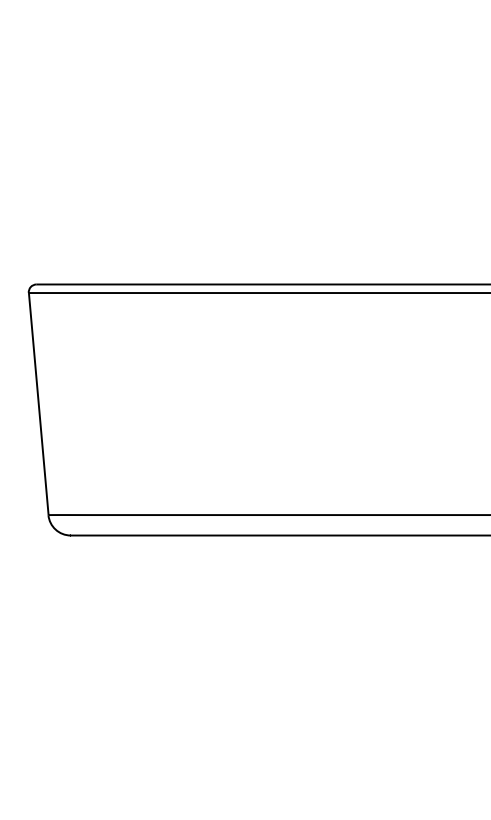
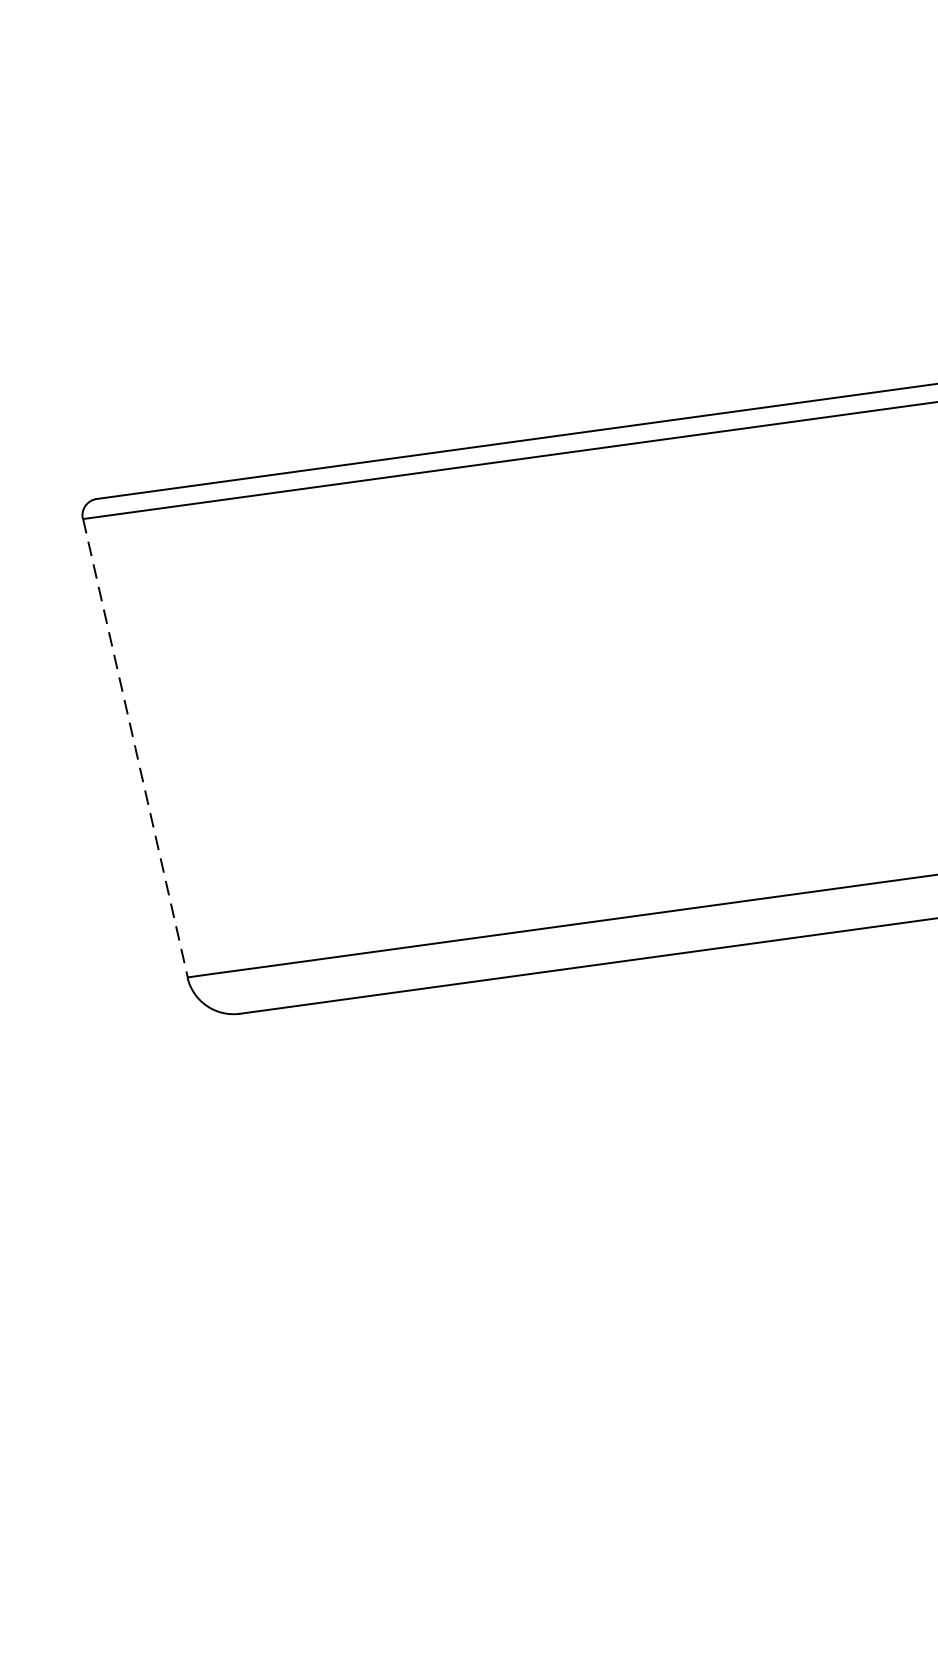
line: (38, 404) -> (135, 749), solid -> dashed

